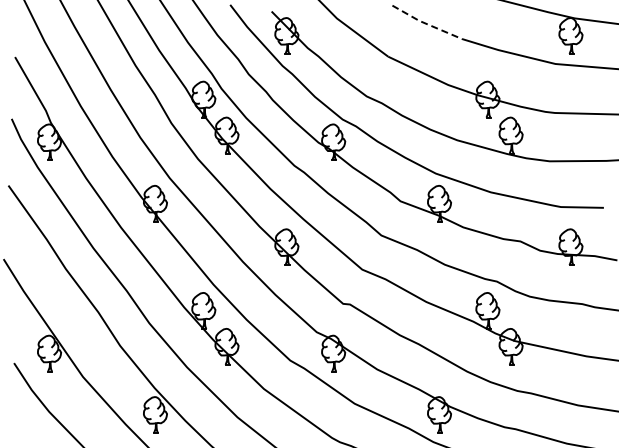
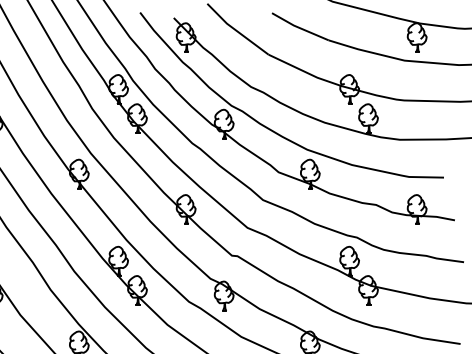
line: (426, 23) -> (299, 27), dashed -> solid

